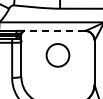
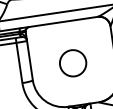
line: (54, 30) -> (62, 21), dashed -> solid
circle: (57, 55) -> (72, 63), moved

